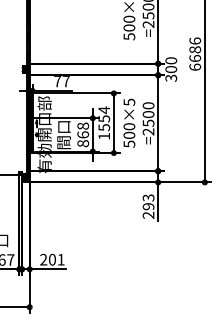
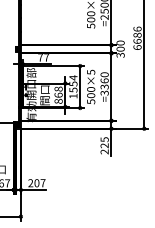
text: (148, 122) -> (104, 86), =2500 -> =3360
text: (148, 202) -> (104, 142), 293 -> 225
text: (60, 259) -> (42, 183), 201 -> 207

